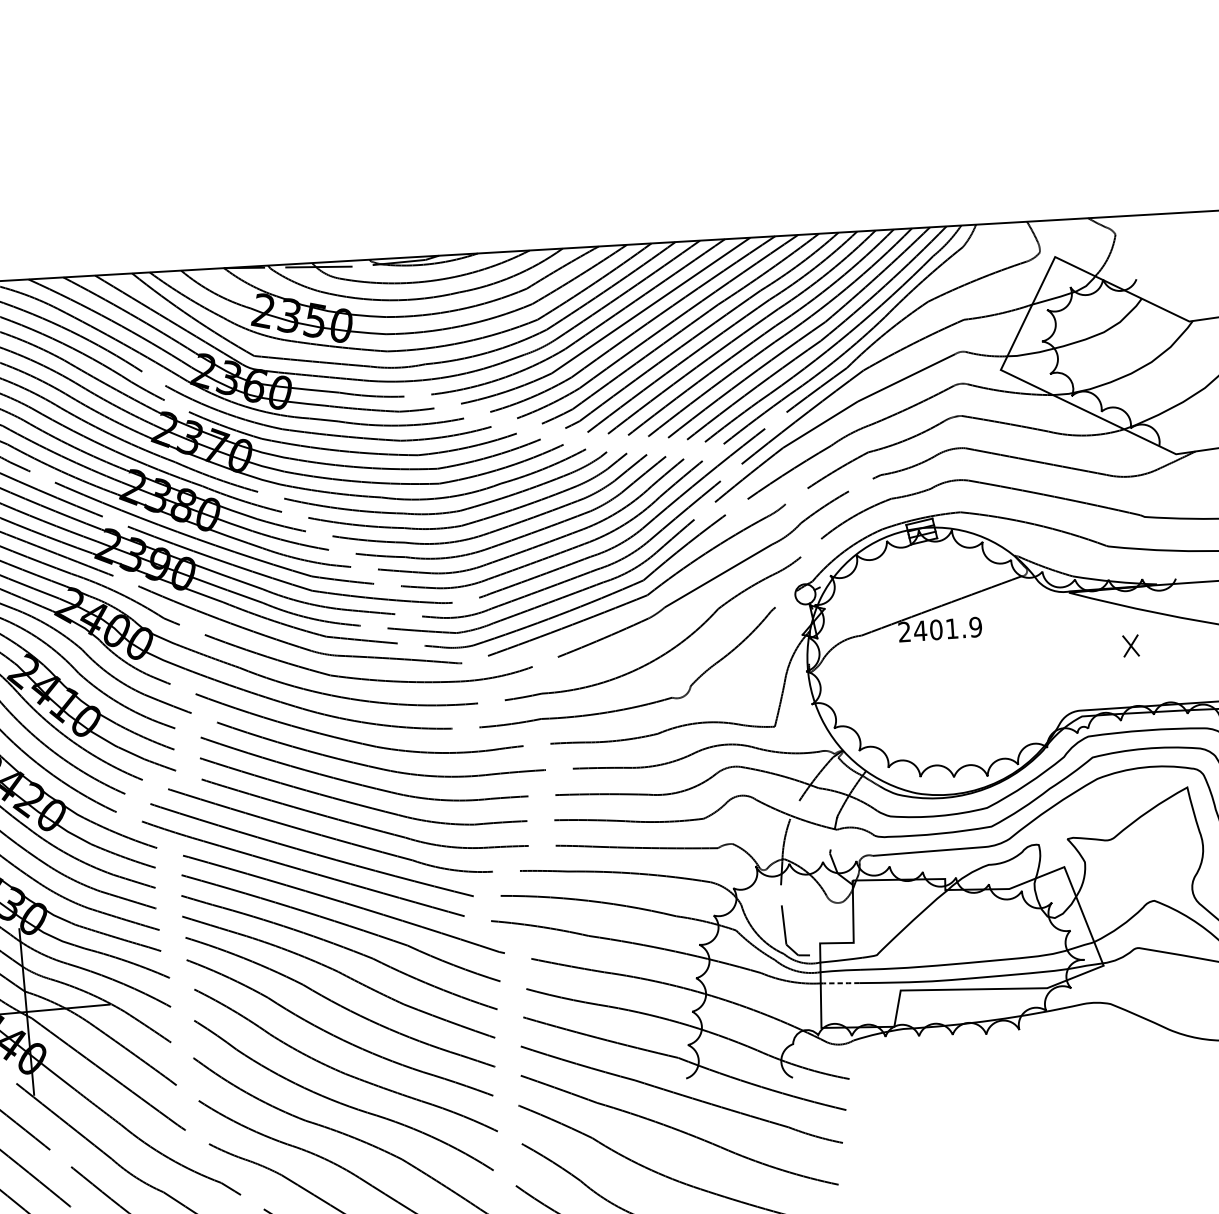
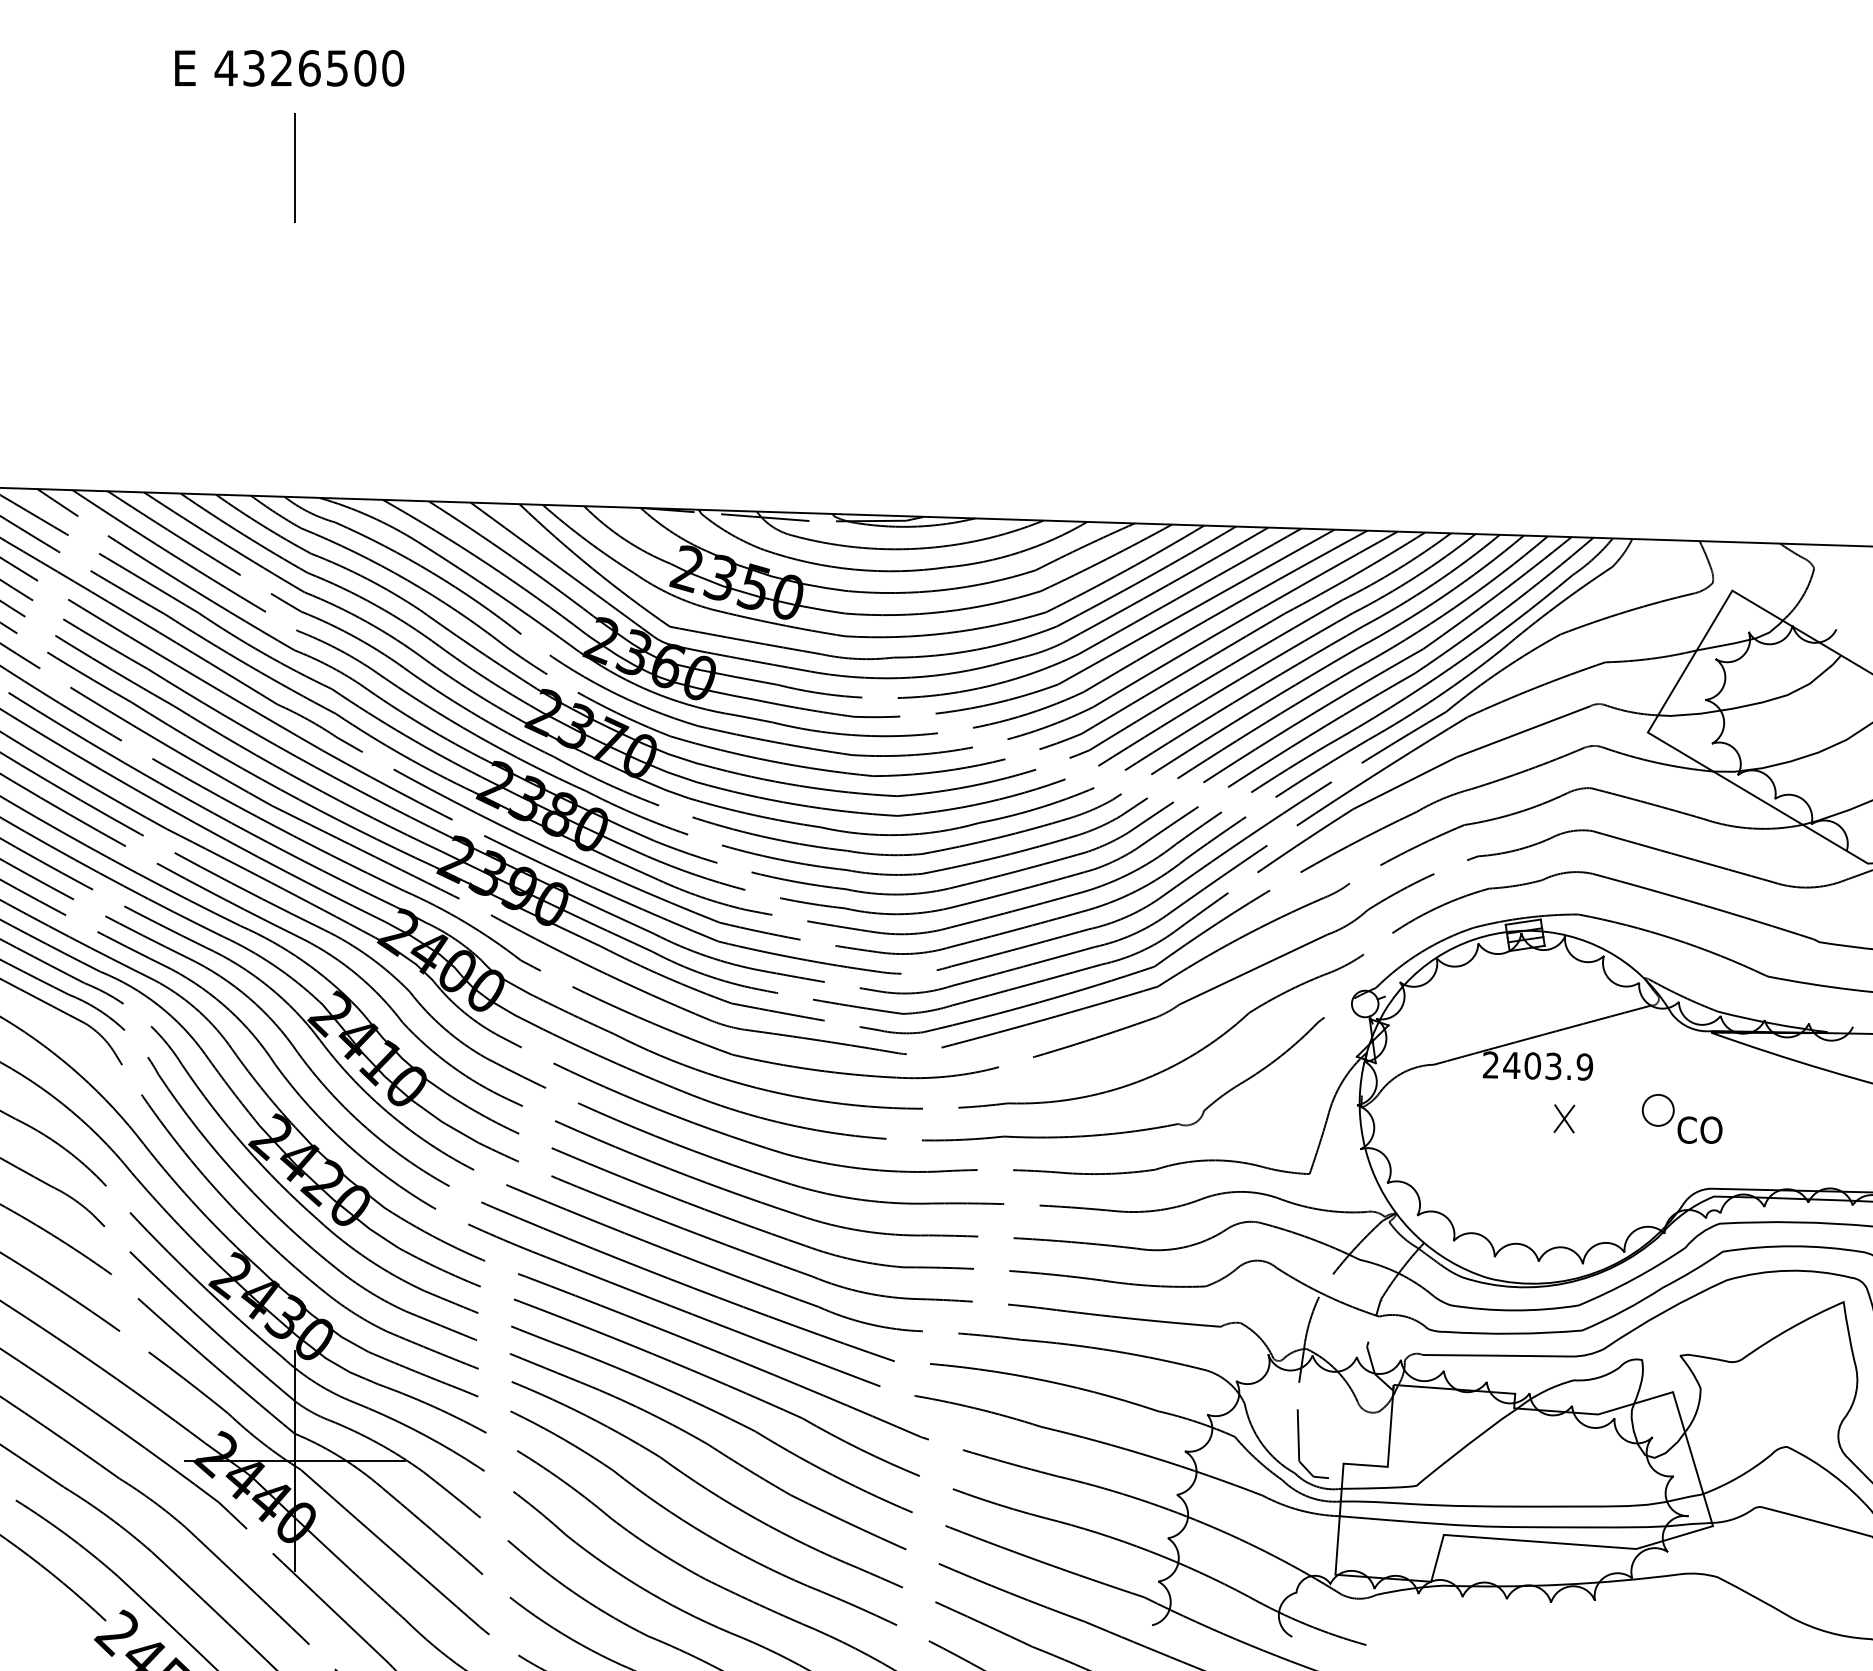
text: (952, 628) -> (1553, 1066), 2401.9 -> 2403.9
part: (1131, 645) -> (1564, 1118), moved
part: (1052, 659) -> (1681, 1118), added
line: (839, 983) -> (1364, 1518), dashed -> solid

